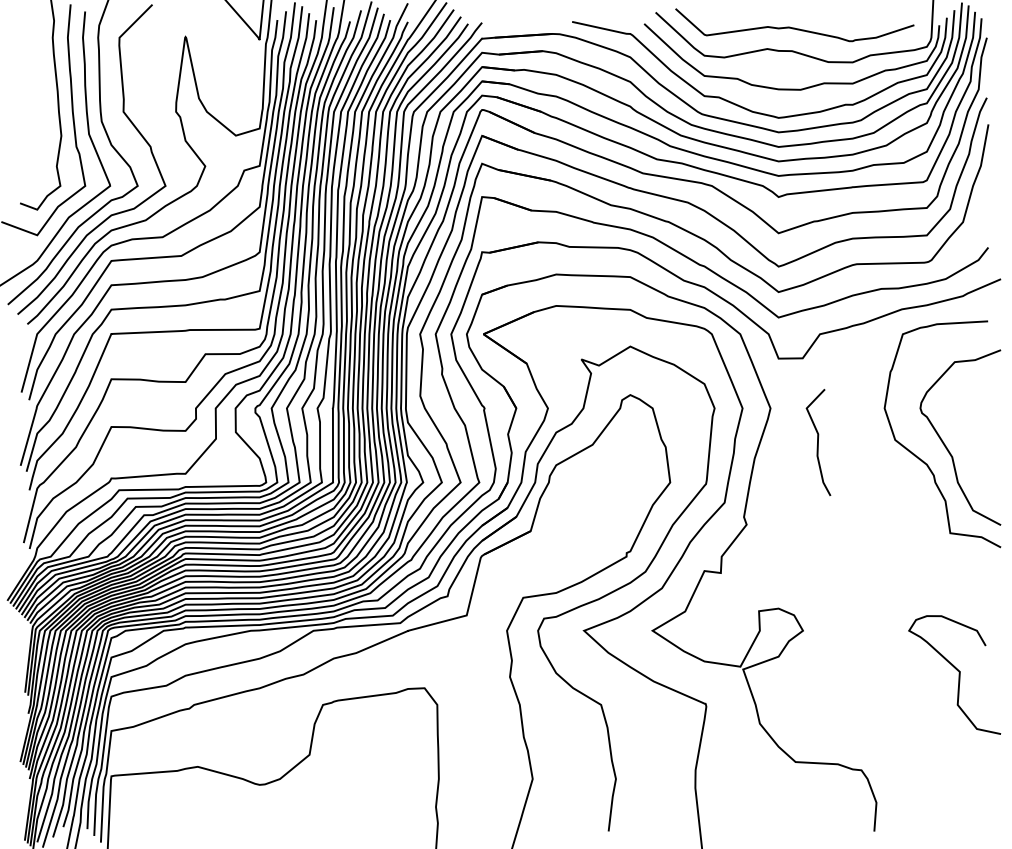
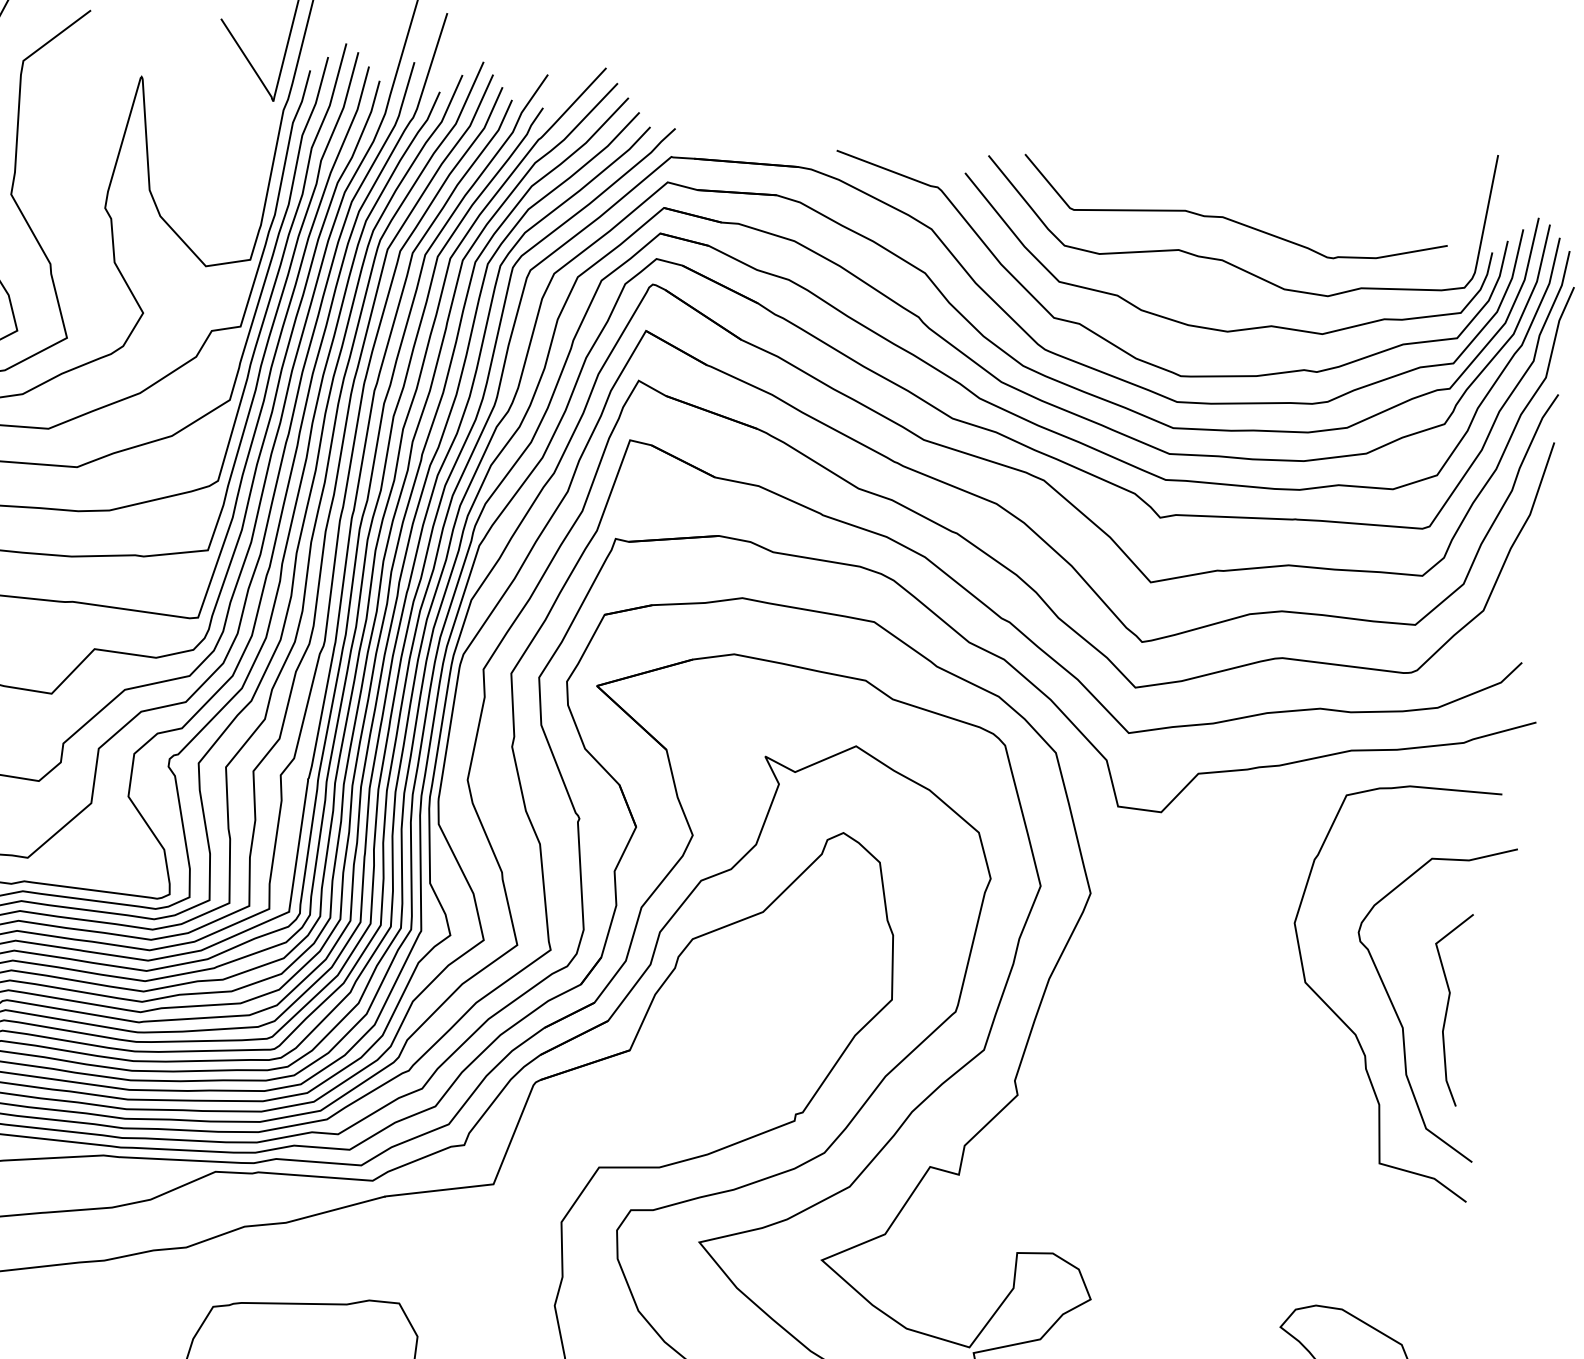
curve: (818, 442) -> (1448, 1007), moved

